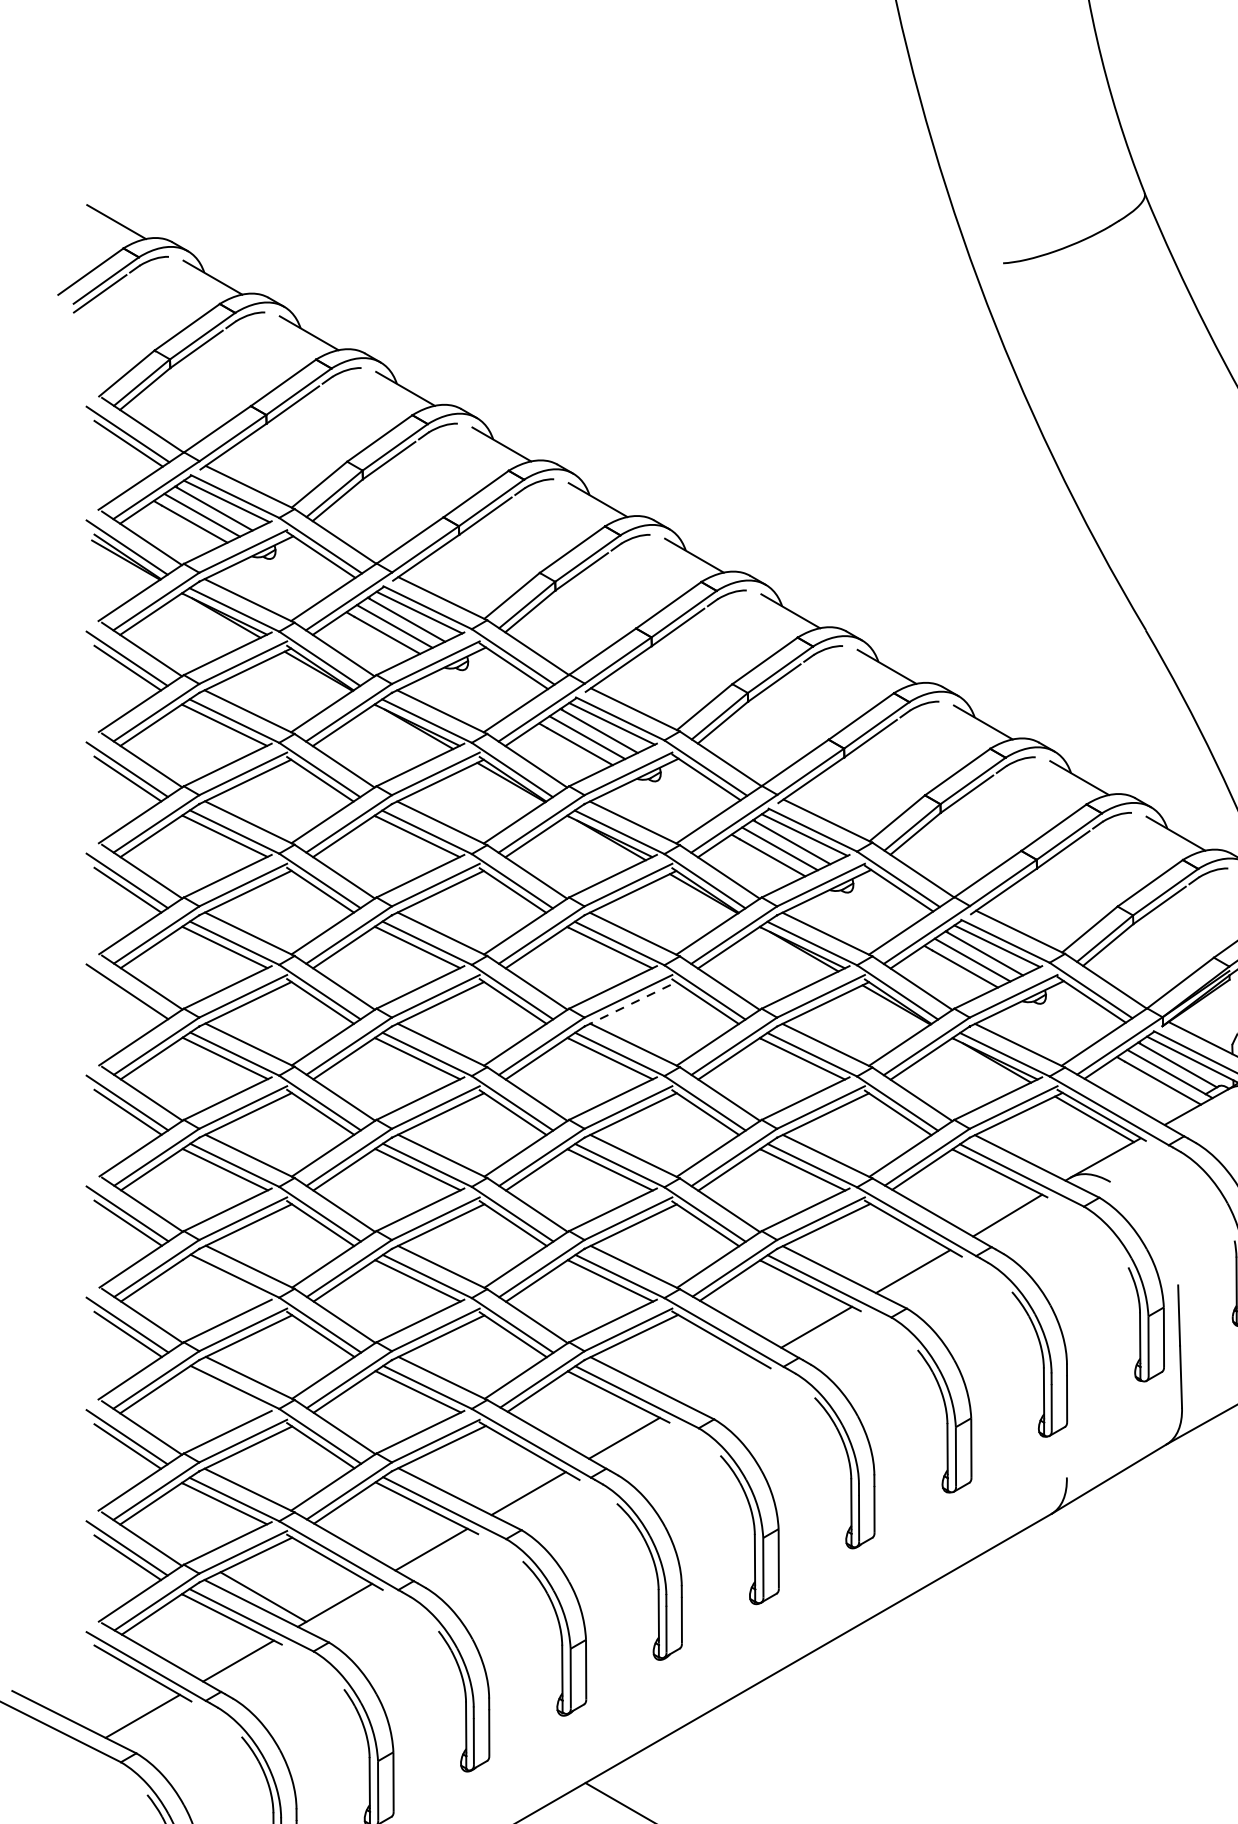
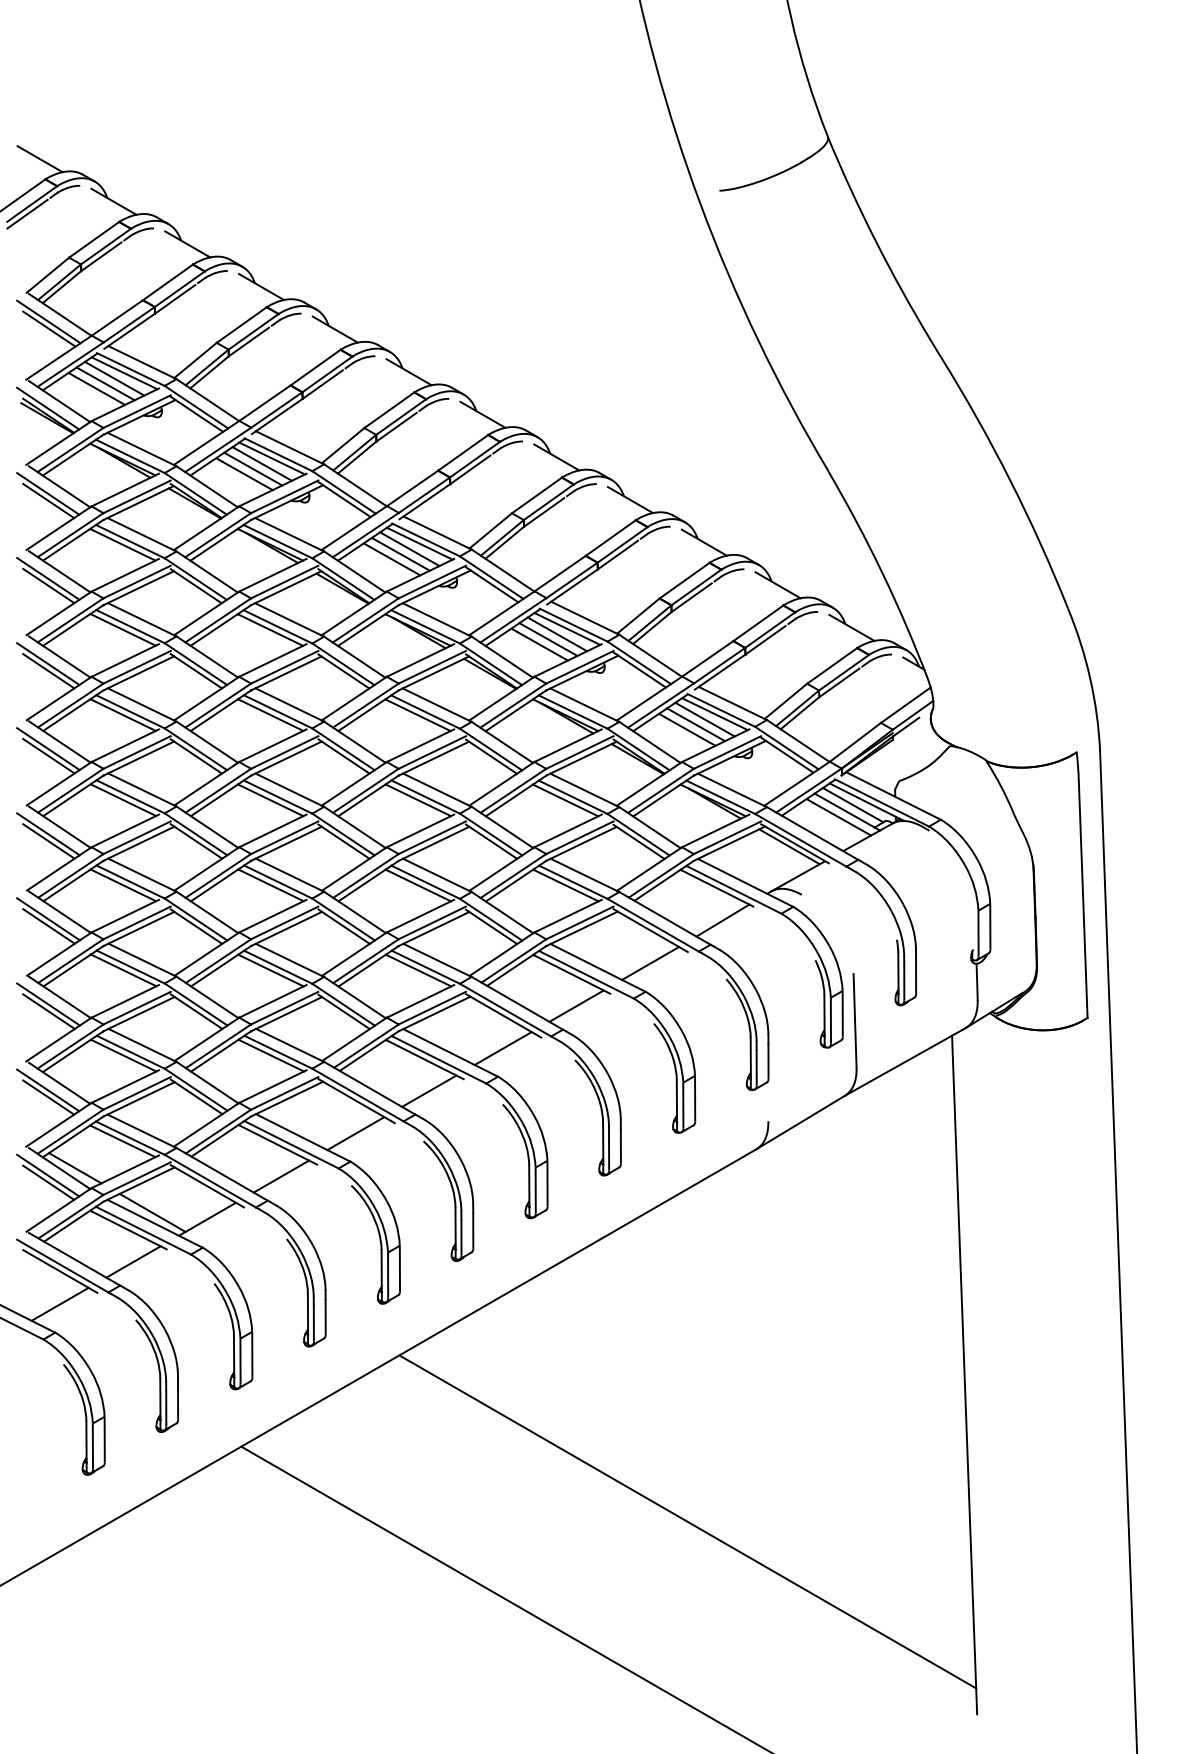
line: (127, 1001) -> (48, 756), added
line: (631, 1004) -> (434, 758), dashed -> solid
line: (225, 1280) -> (123, 970), added
line: (720, 1382) -> (502, 1048), added
line: (225, 1391) -> (123, 1055), added
line: (162, 1539) -> (75, 1168), added

